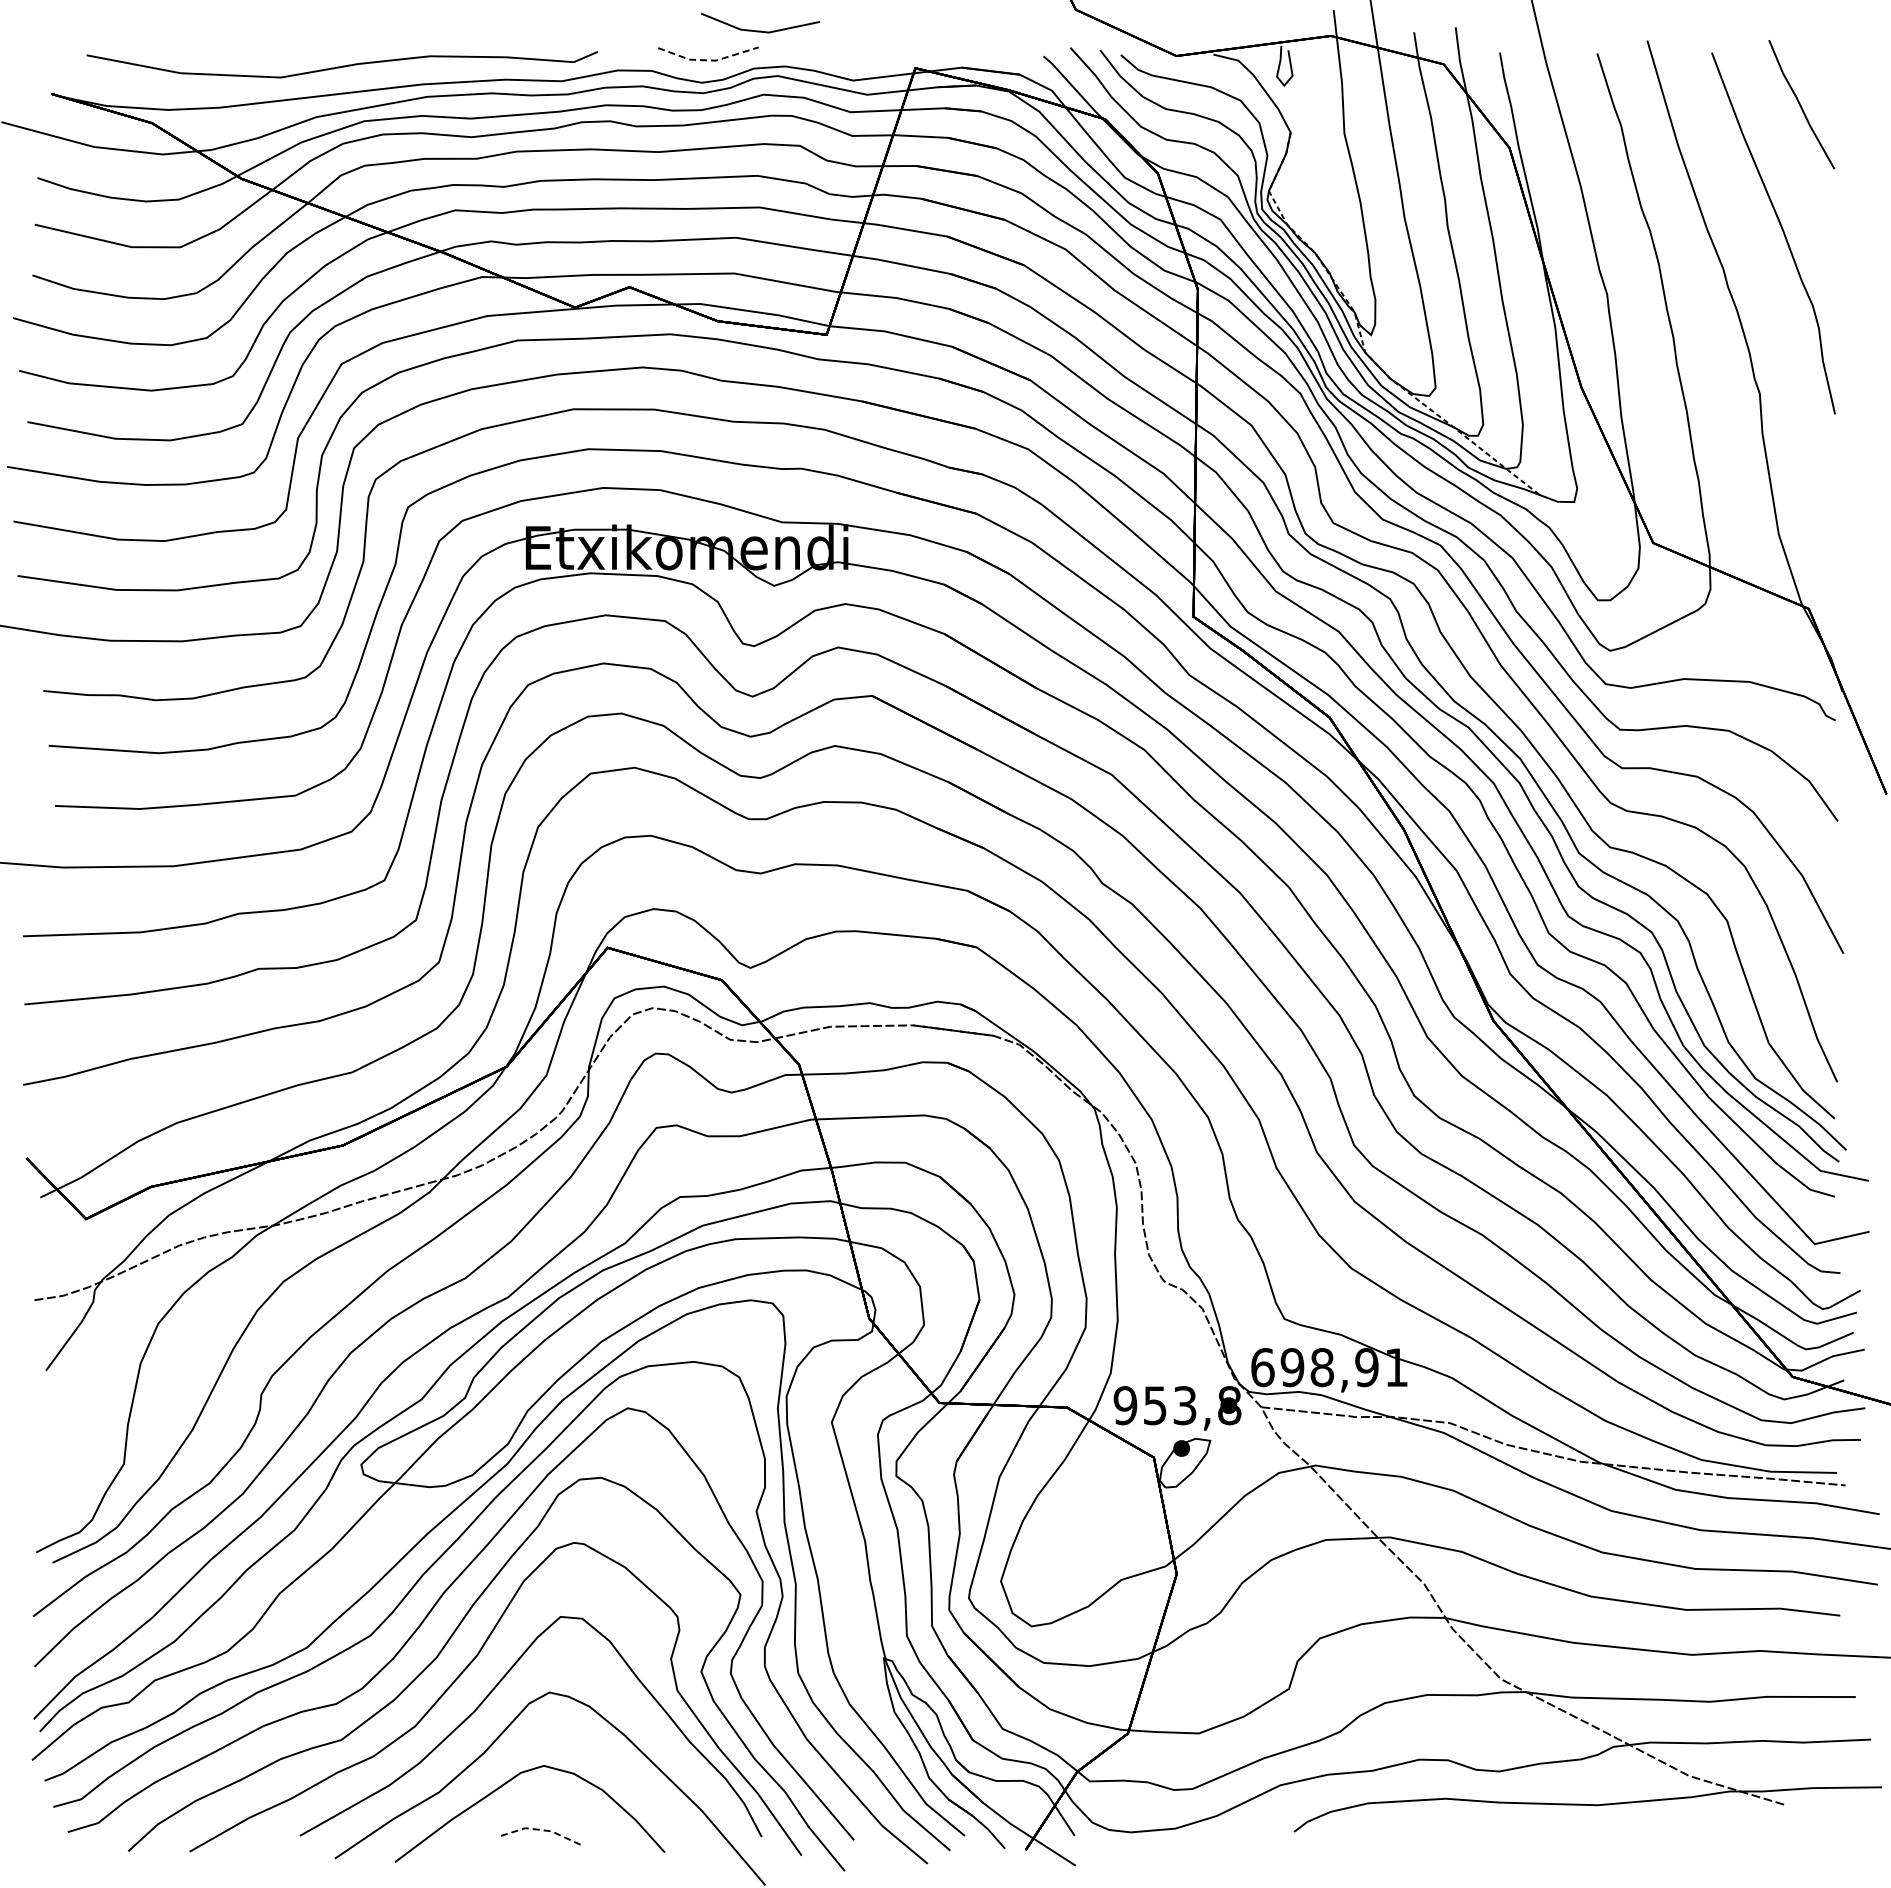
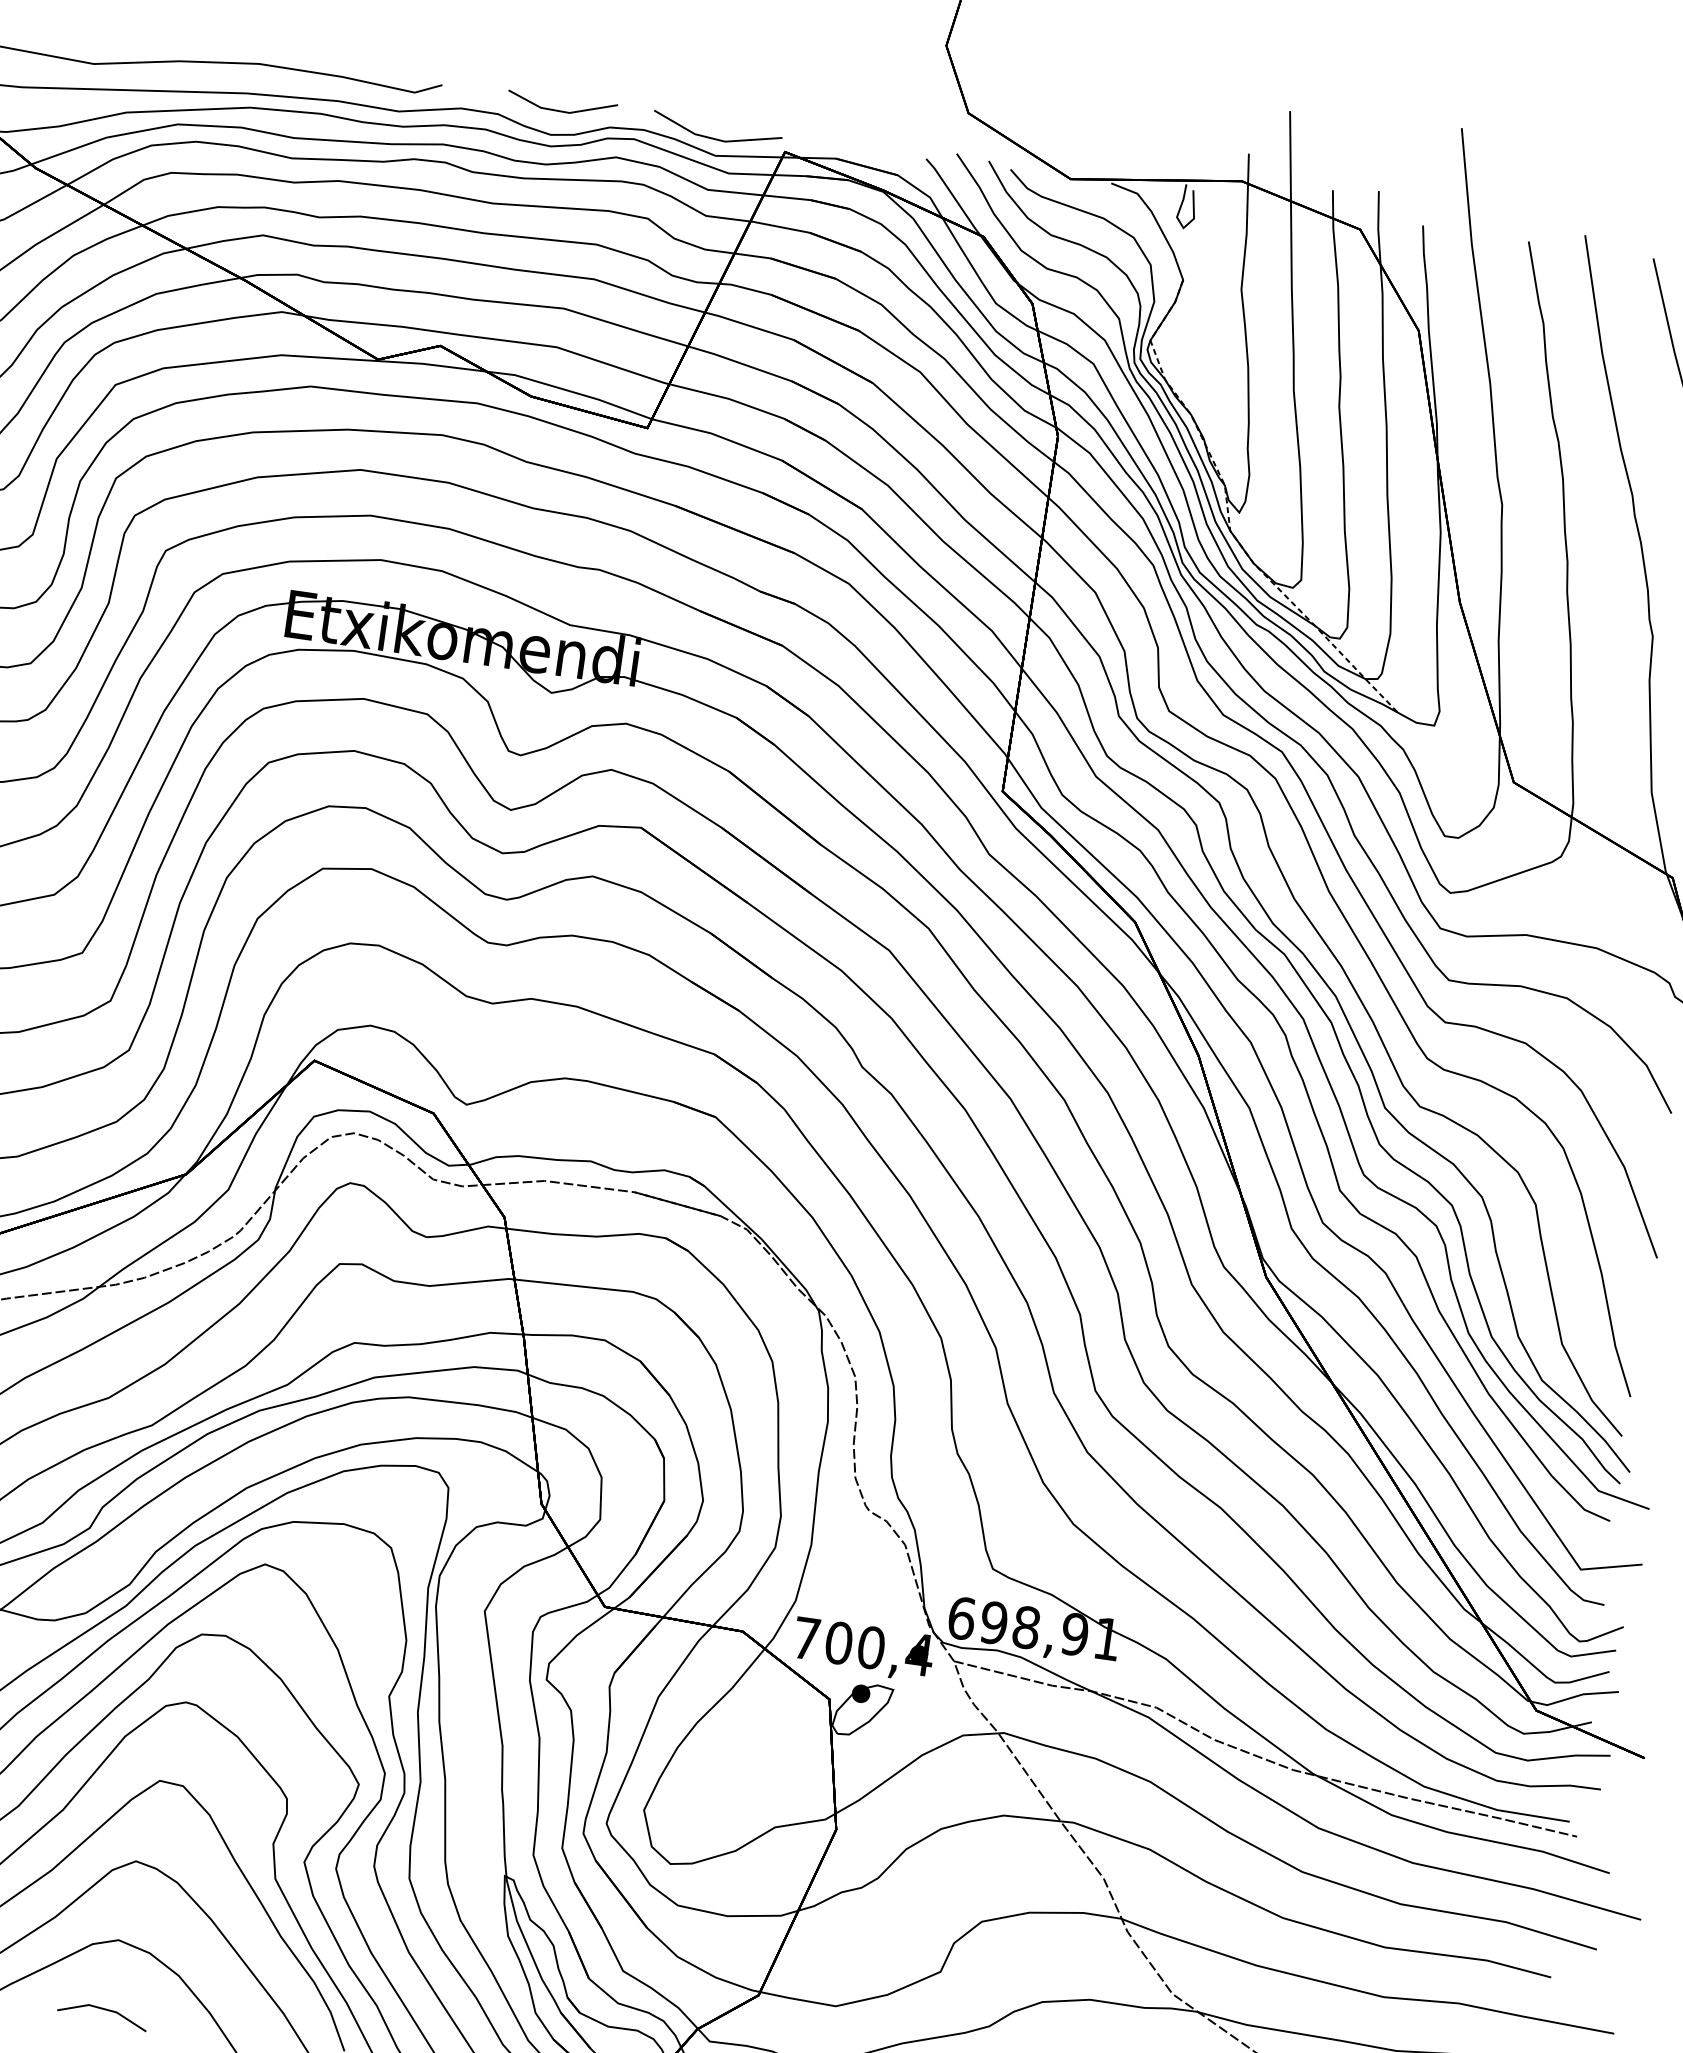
line: (760, 30) -> (716, 138), moved
line: (708, 60) -> (561, 111), dashed -> solid
text: (1177, 1405) -> (863, 1646), 953,8 -> 700,4
line: (539, 1829) -> (103, 2008), dashed -> solid

